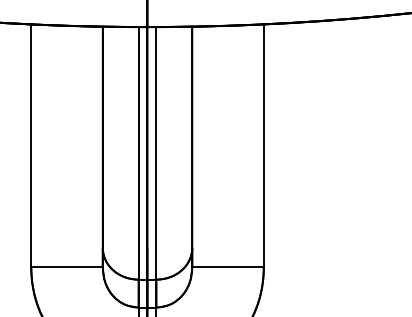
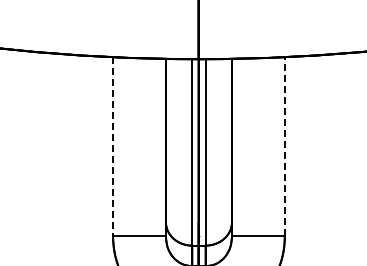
line: (31, 145) -> (113, 146), solid -> dashed
line: (263, 145) -> (284, 146), solid -> dashed

